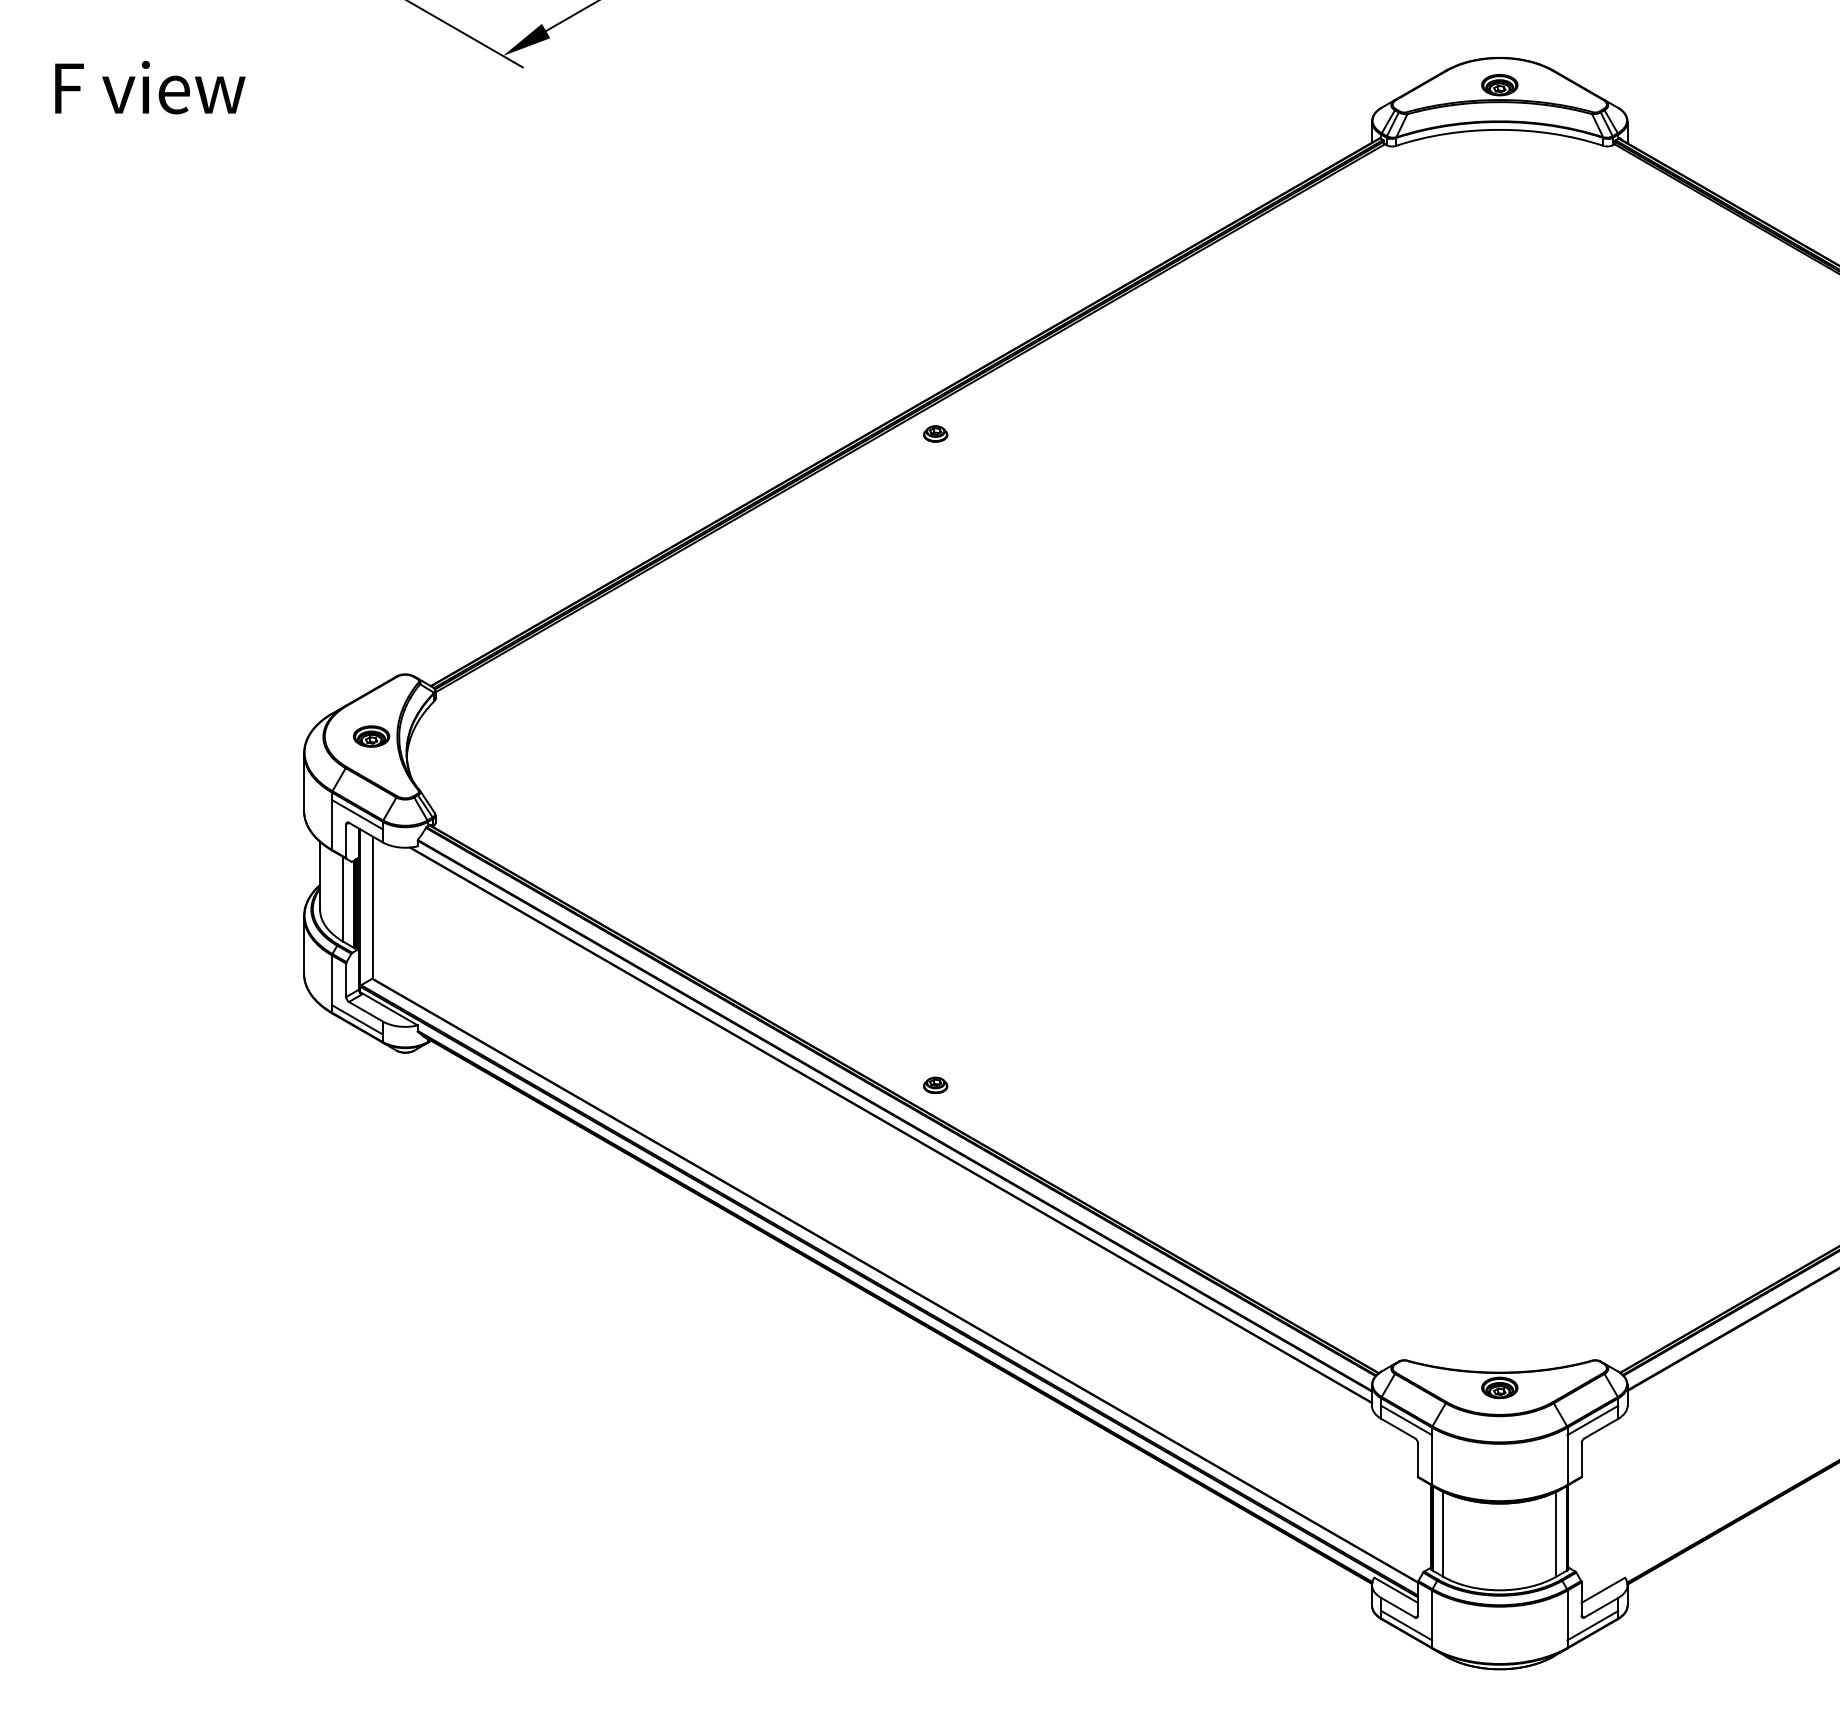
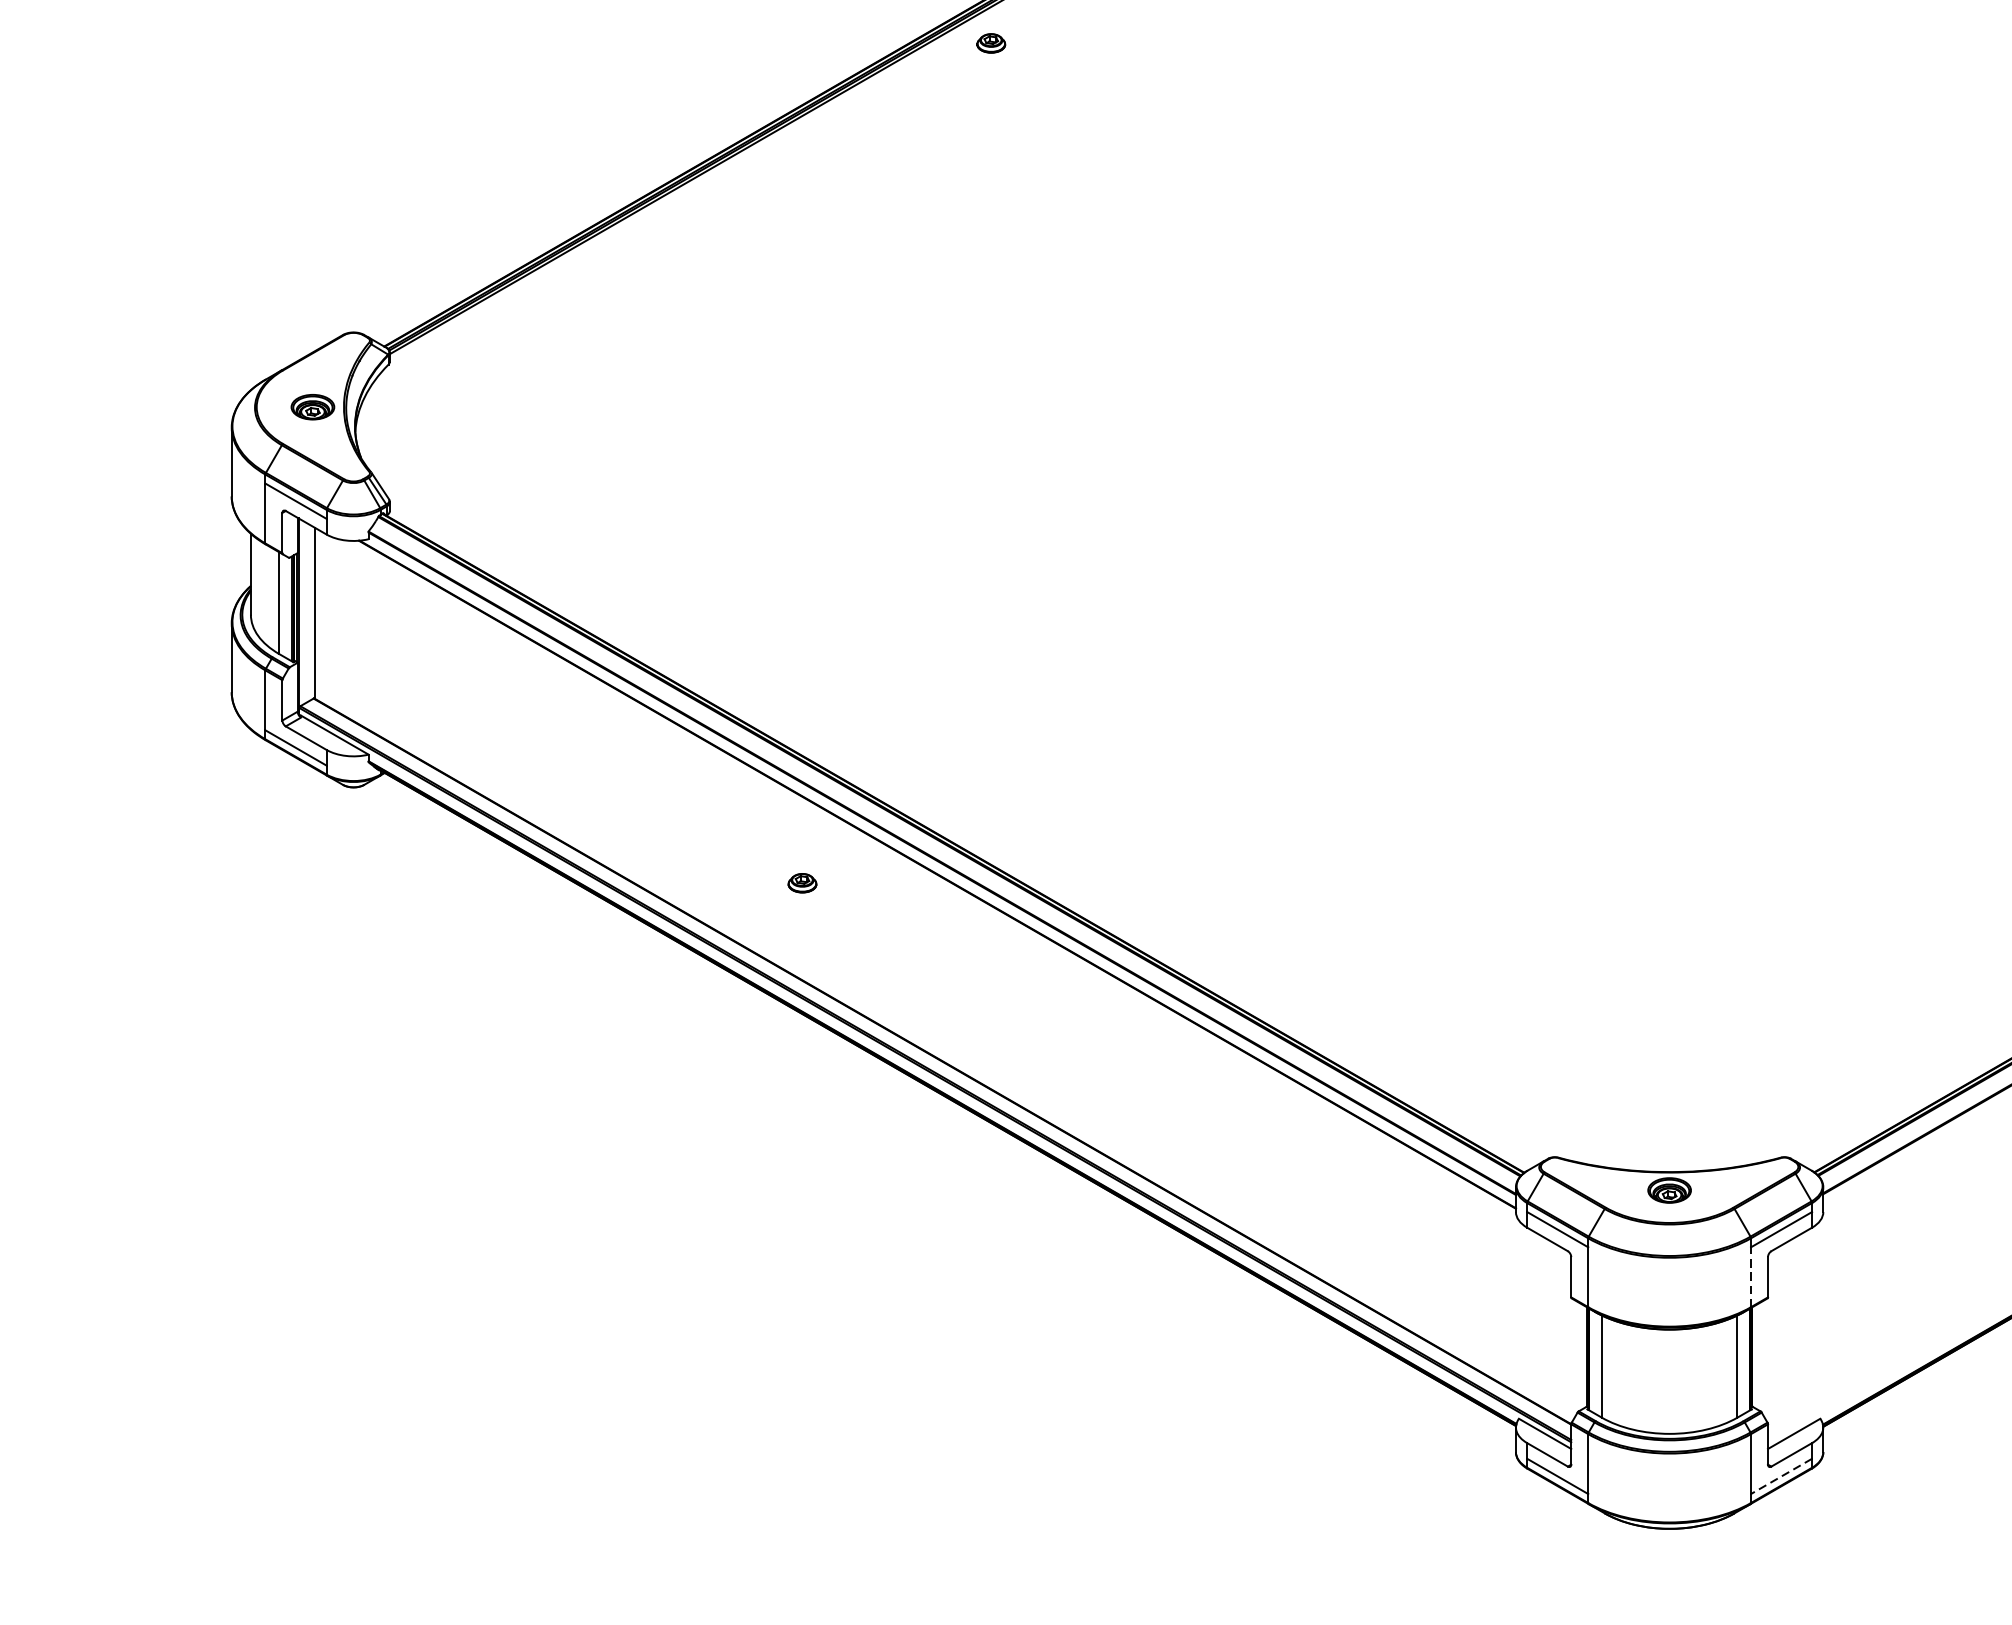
part: (935, 1085) -> (802, 883), moved
line: (1567, 1460) -> (1751, 1277), solid -> dashed
line: (1592, 1625) -> (1781, 1476), solid -> dashed

